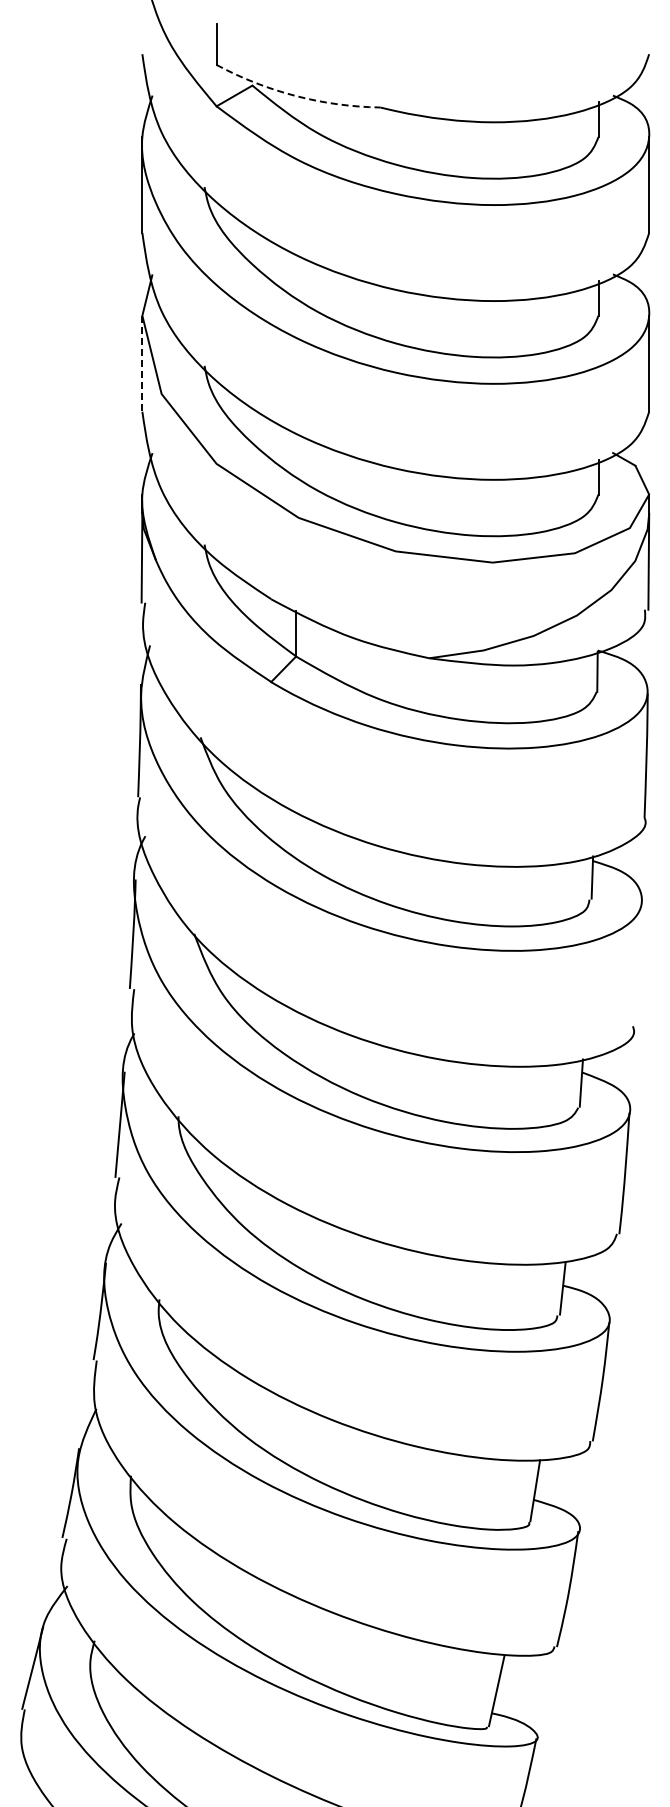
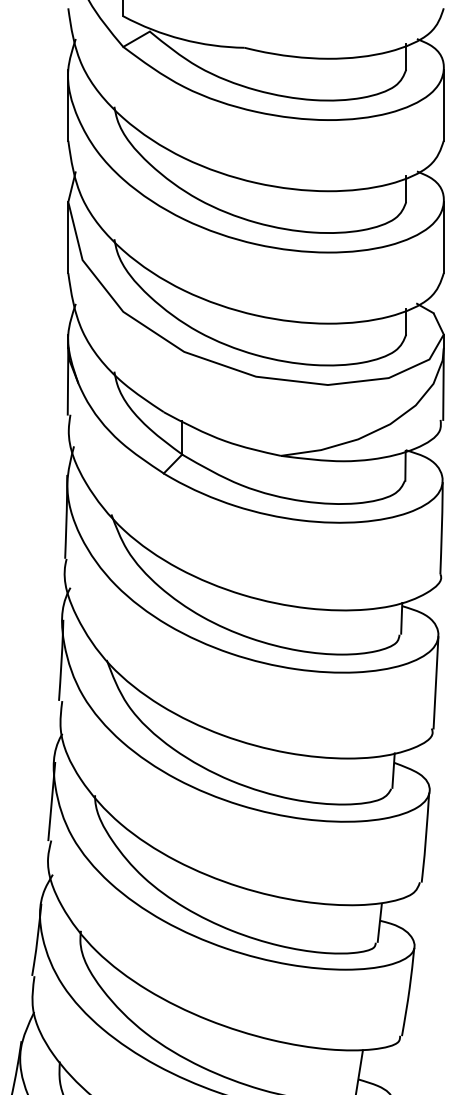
arc: (295, 96) -> (181, 39), dashed -> solid
line: (142, 363) -> (68, 237), dashed -> solid
line: (638, 964) -> (435, 682), added

